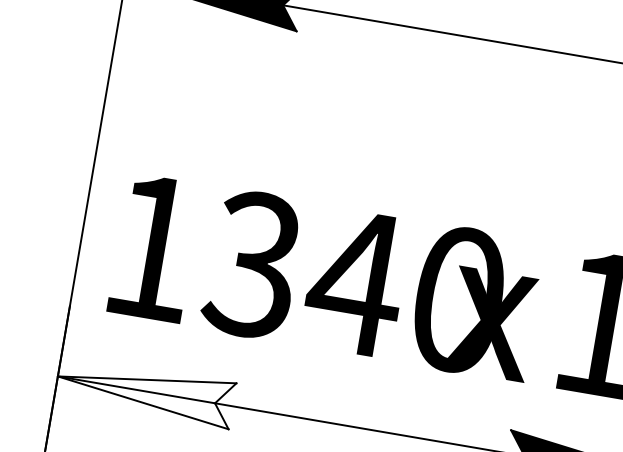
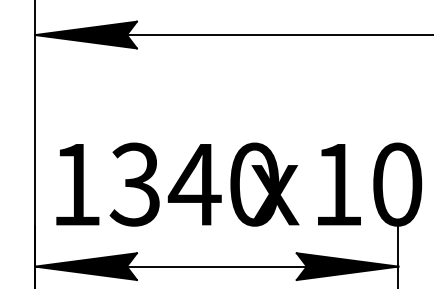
fill: (144, 390) -> (85, 266), added

